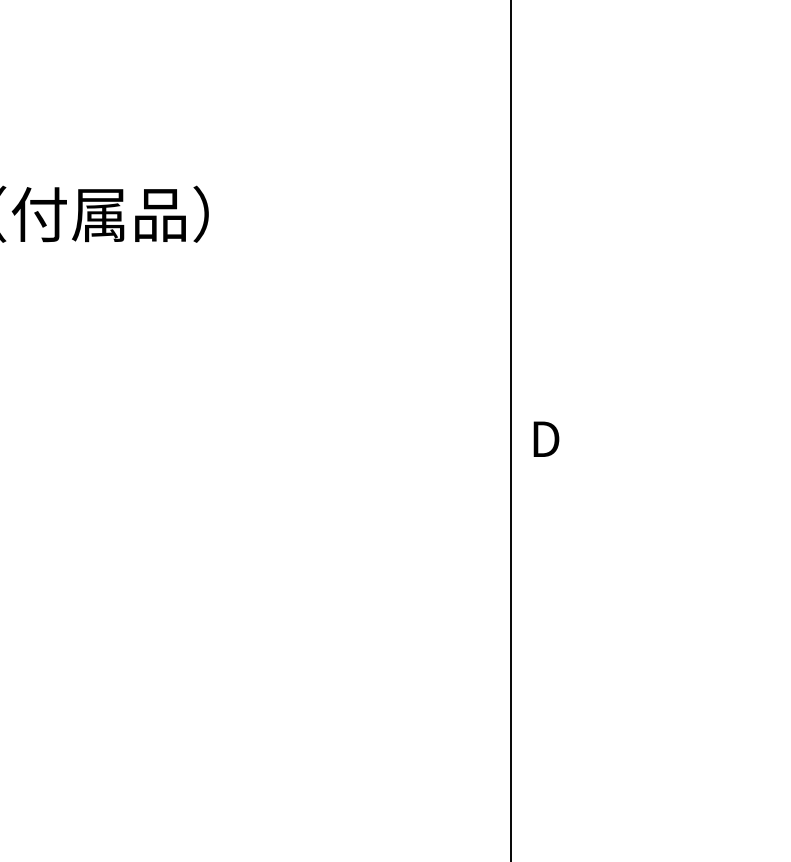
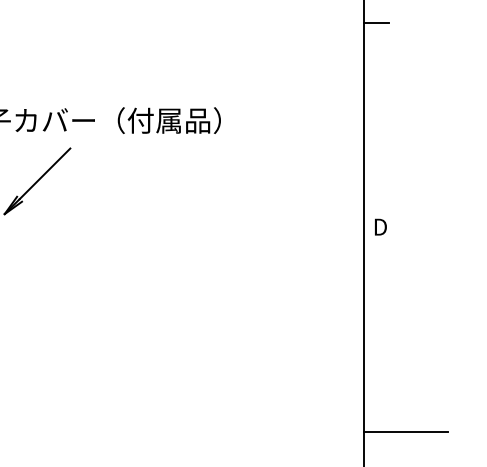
line: (537, 7) -> (376, 22), added

